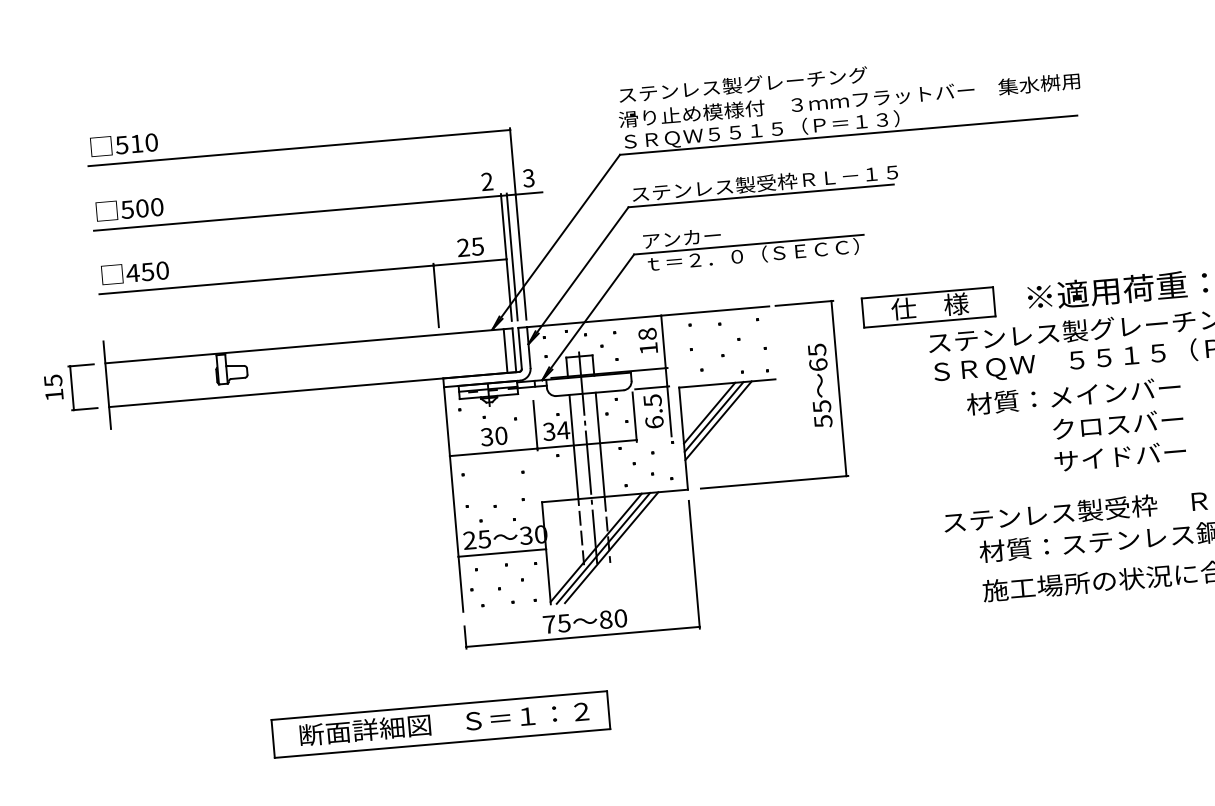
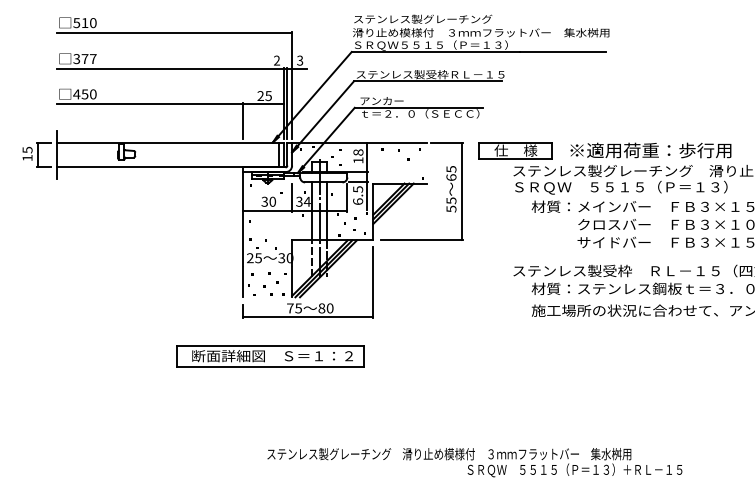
text: (141, 209) -> (84, 59), 500 -> 377
line: (501, 552) -> (267, 266), removed
part: (440, 724) -> (270, 356), moved

